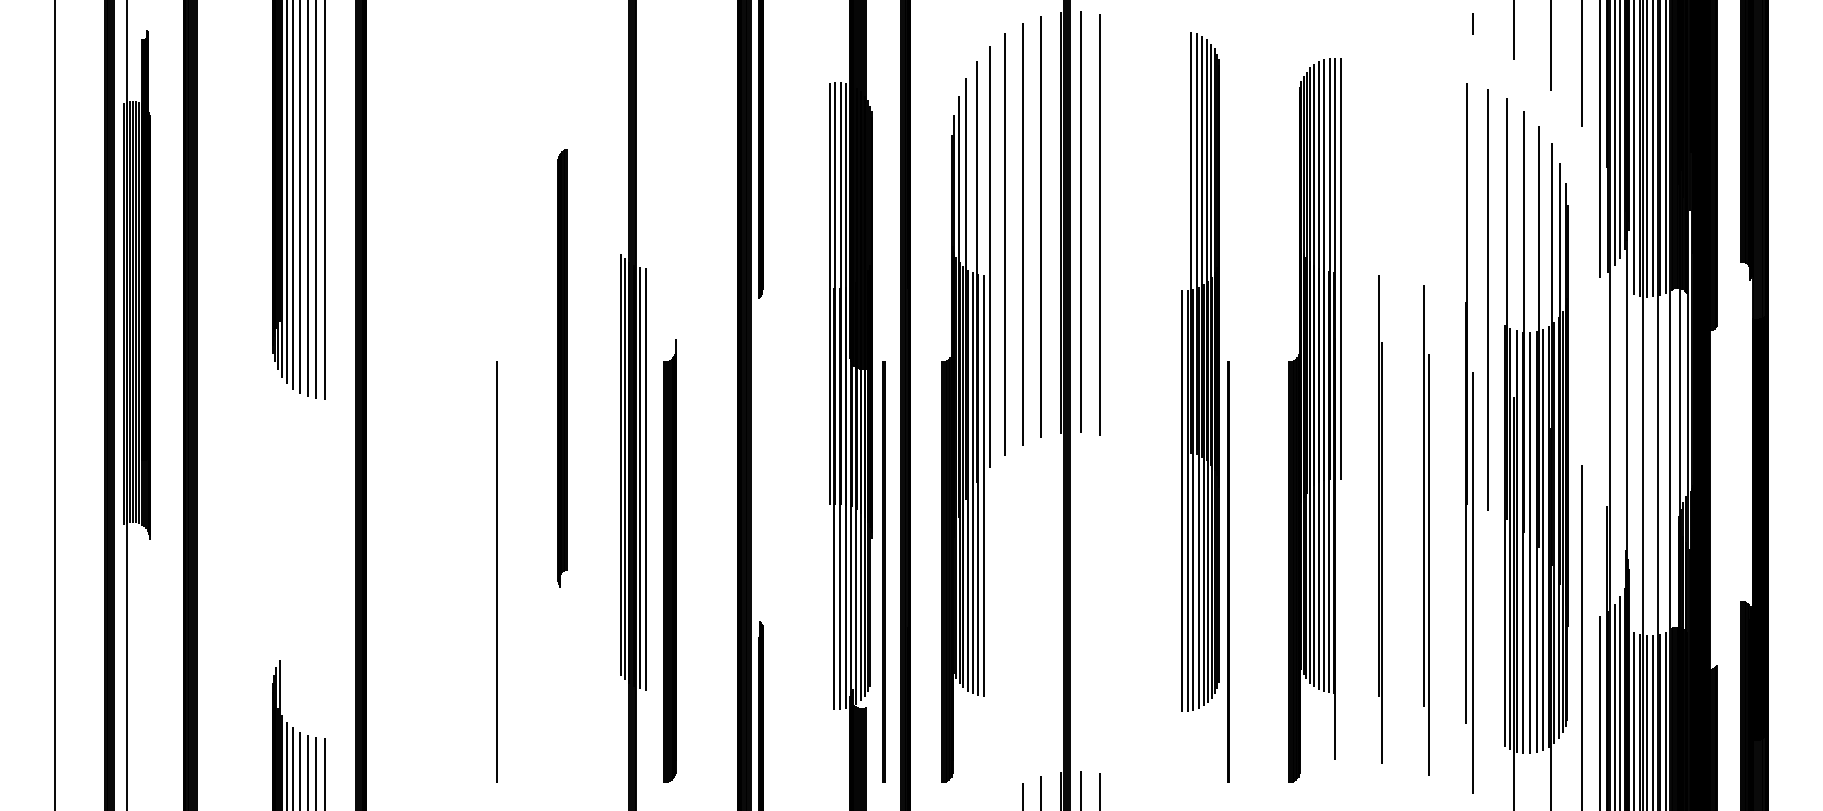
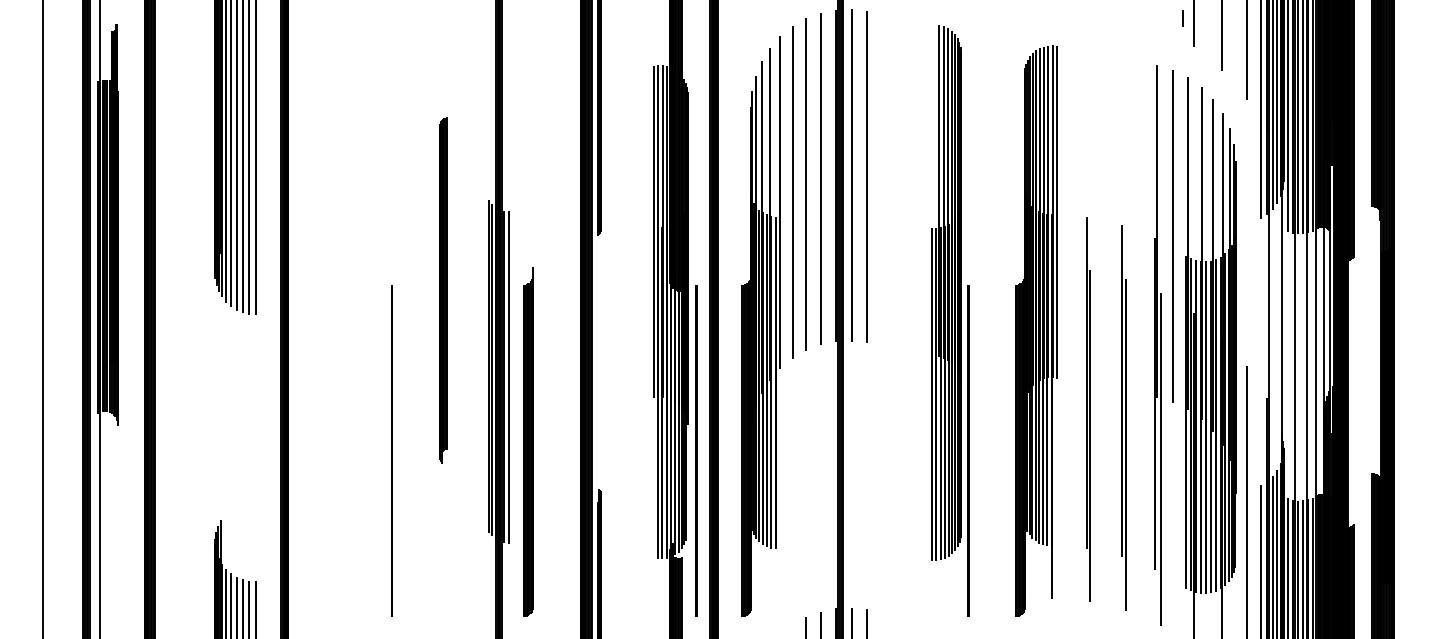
line: (1472, 23) -> (1182, 18), moved

